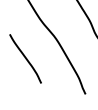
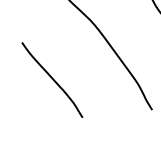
curve: (25, 58) -> (52, 79), moved

